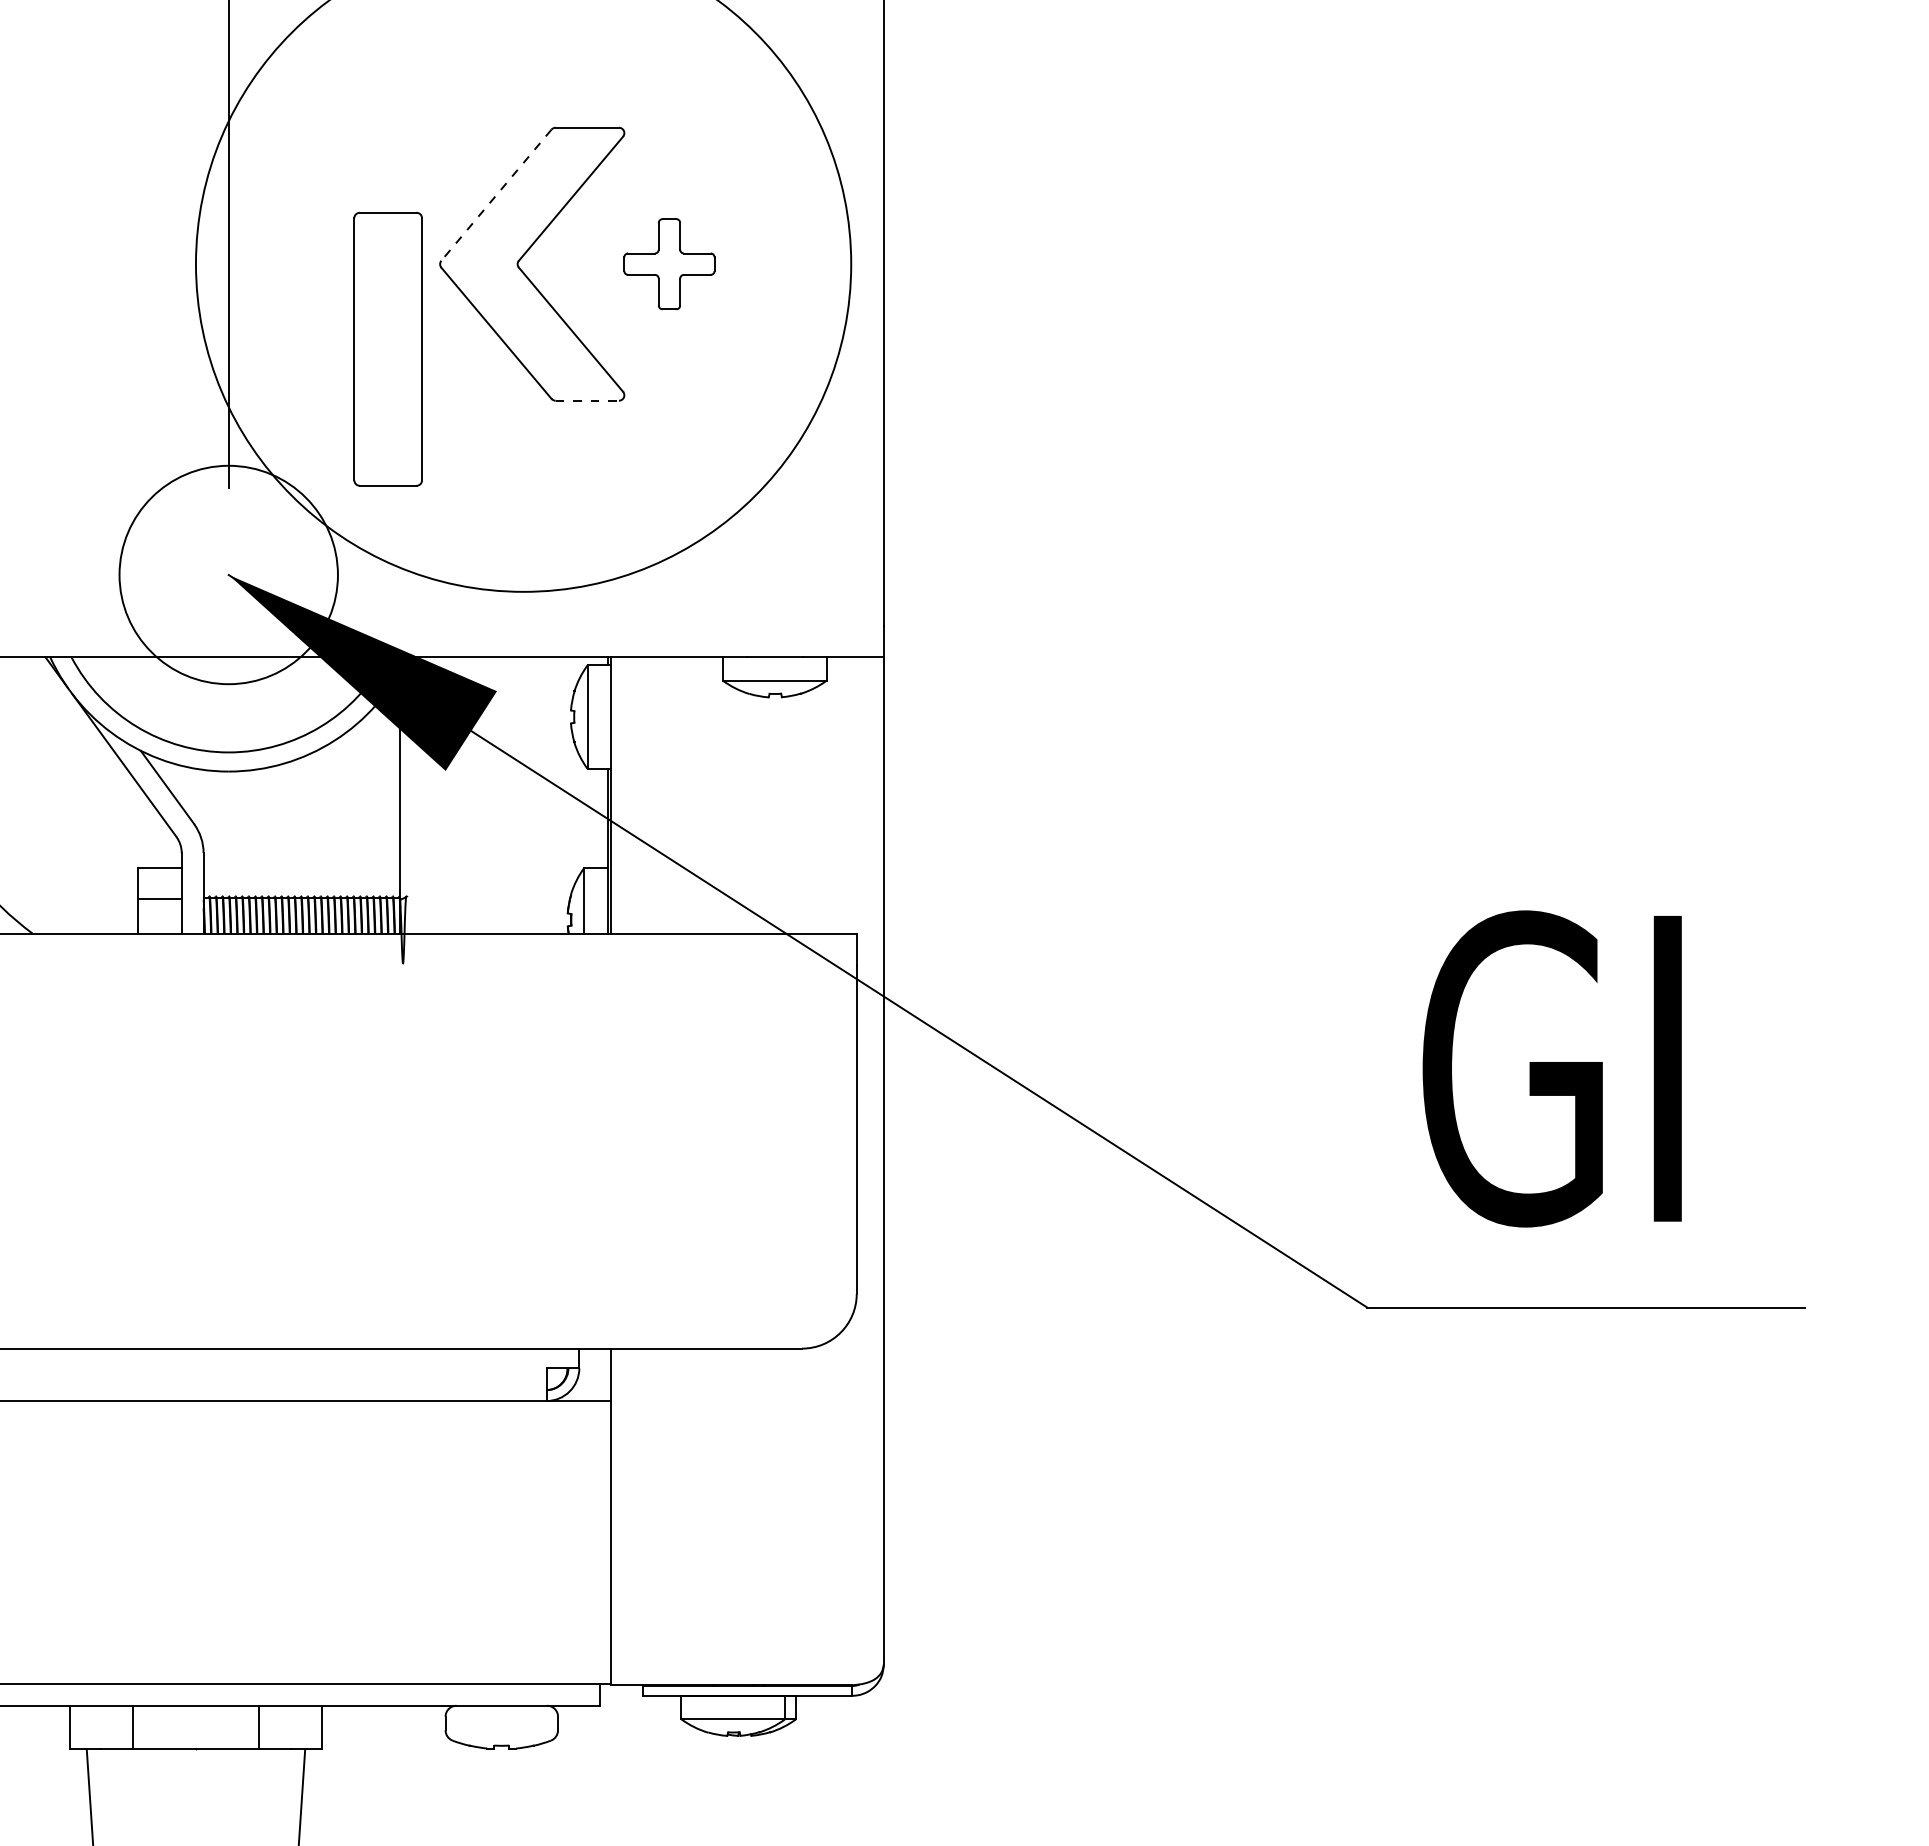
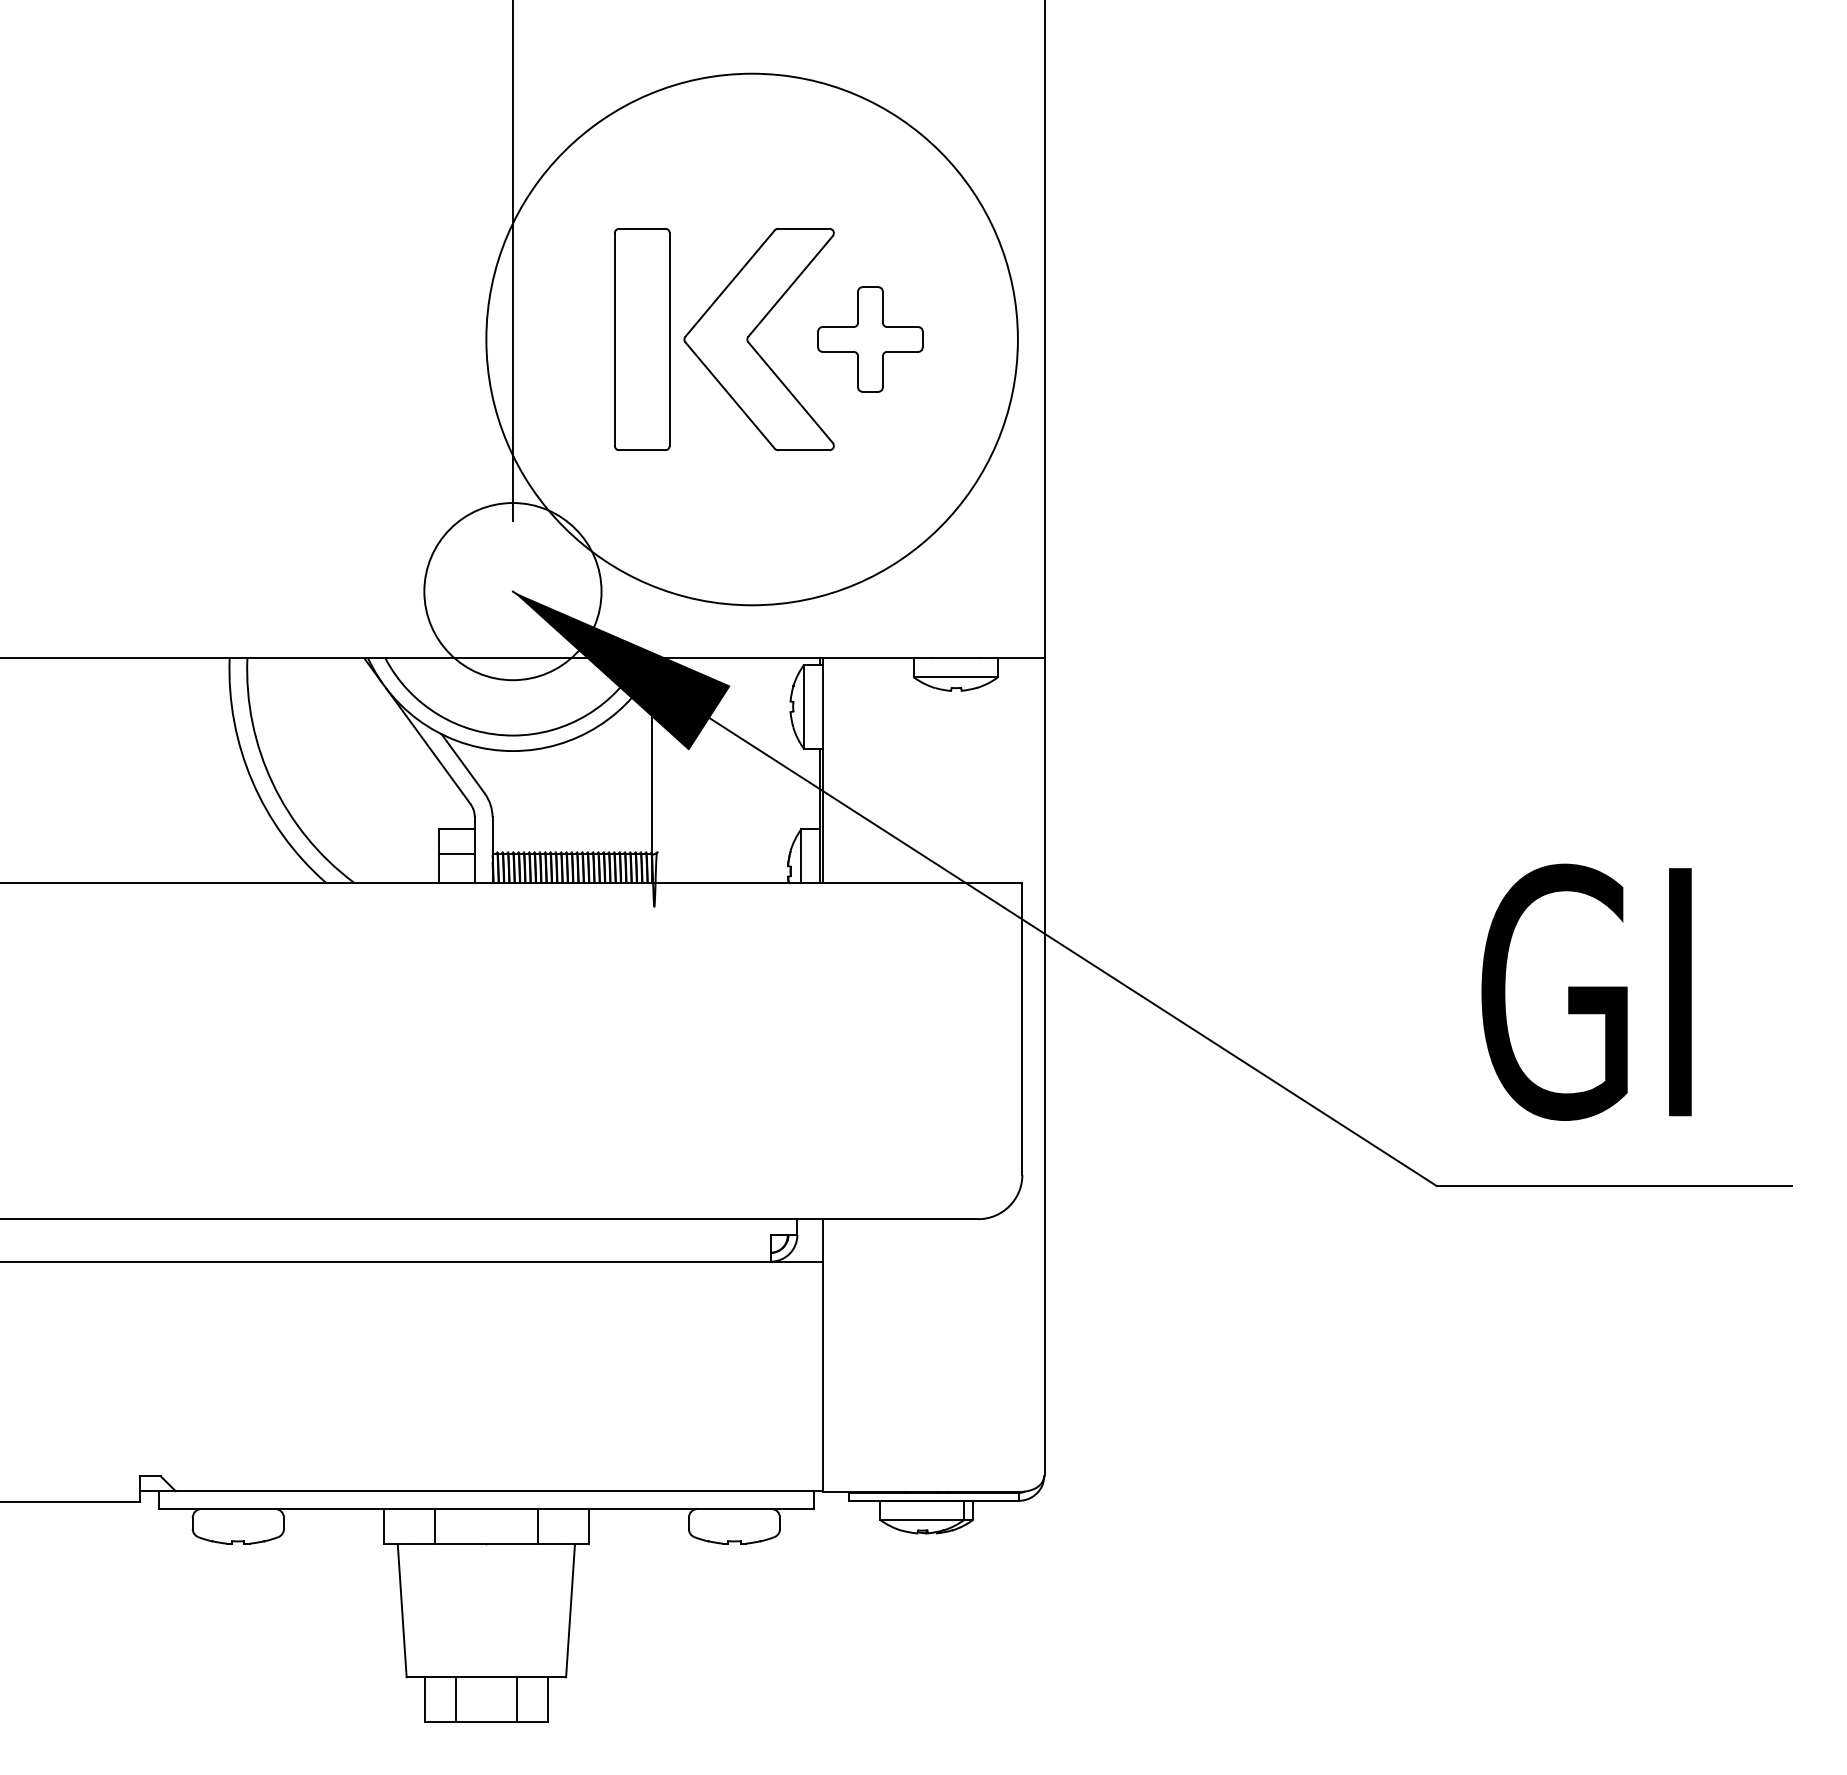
line: (495, 195) -> (729, 283), dashed -> solid
part: (669, 264) -> (870, 339), size x1.43
part: (388, 349) -> (642, 339), moved
line: (586, 401) -> (803, 450), dashed -> solid

